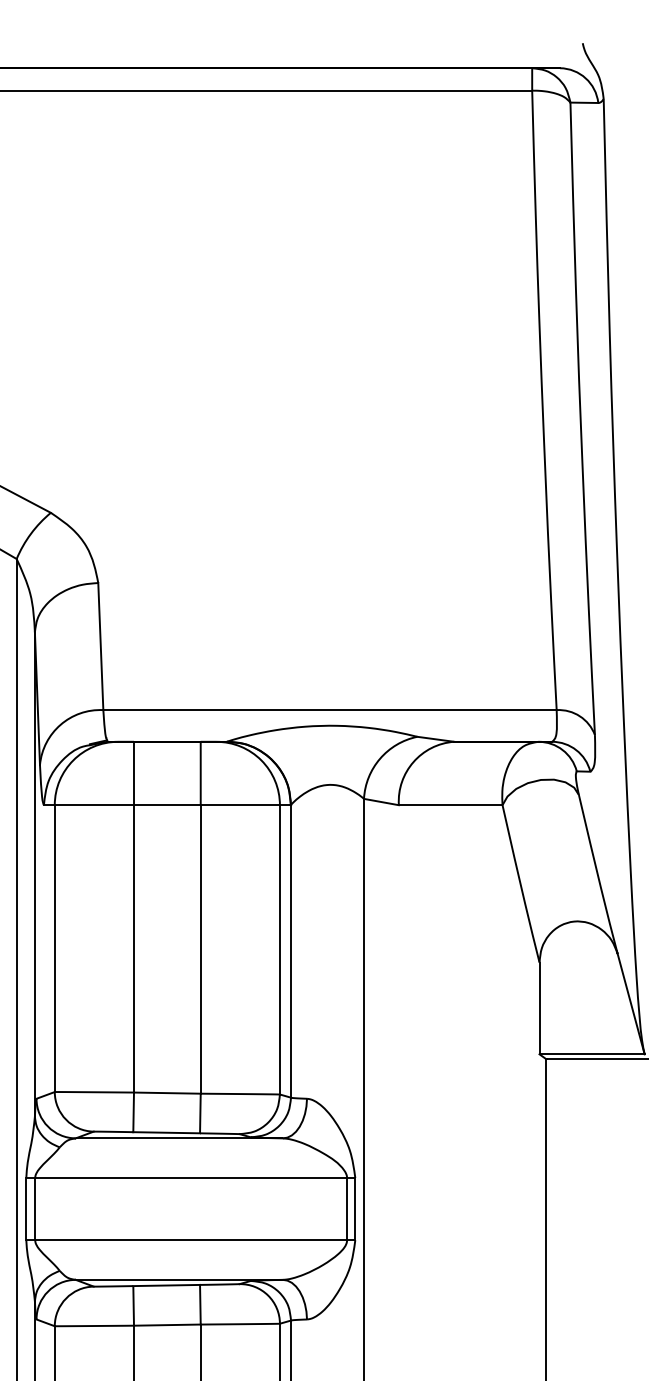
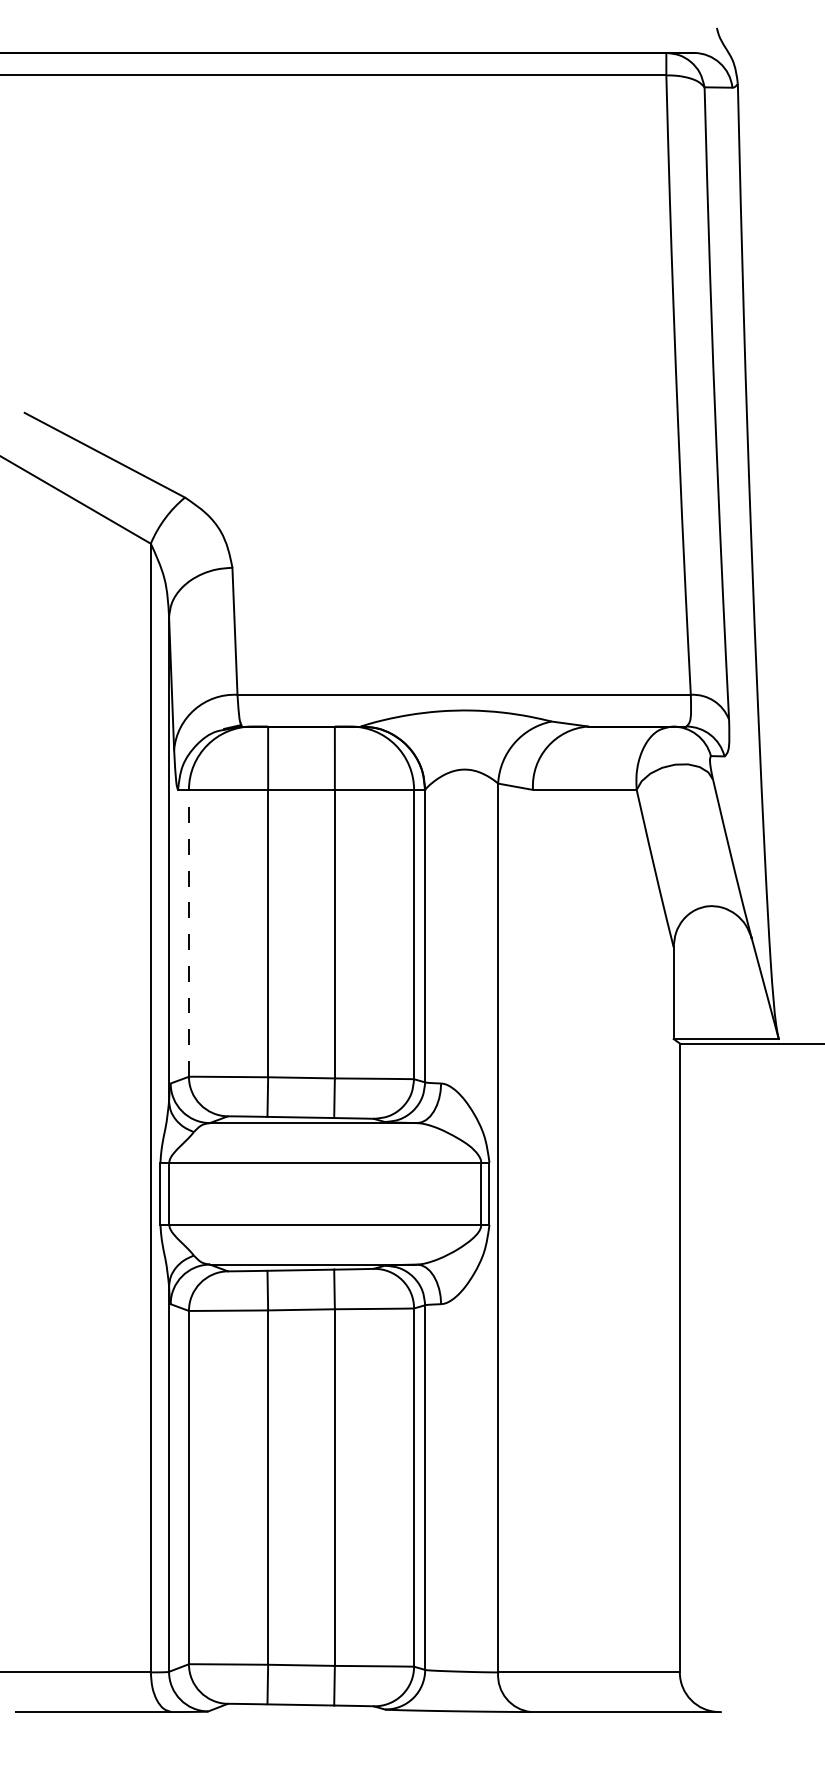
line: (54, 947) -> (188, 932), solid -> dashed

